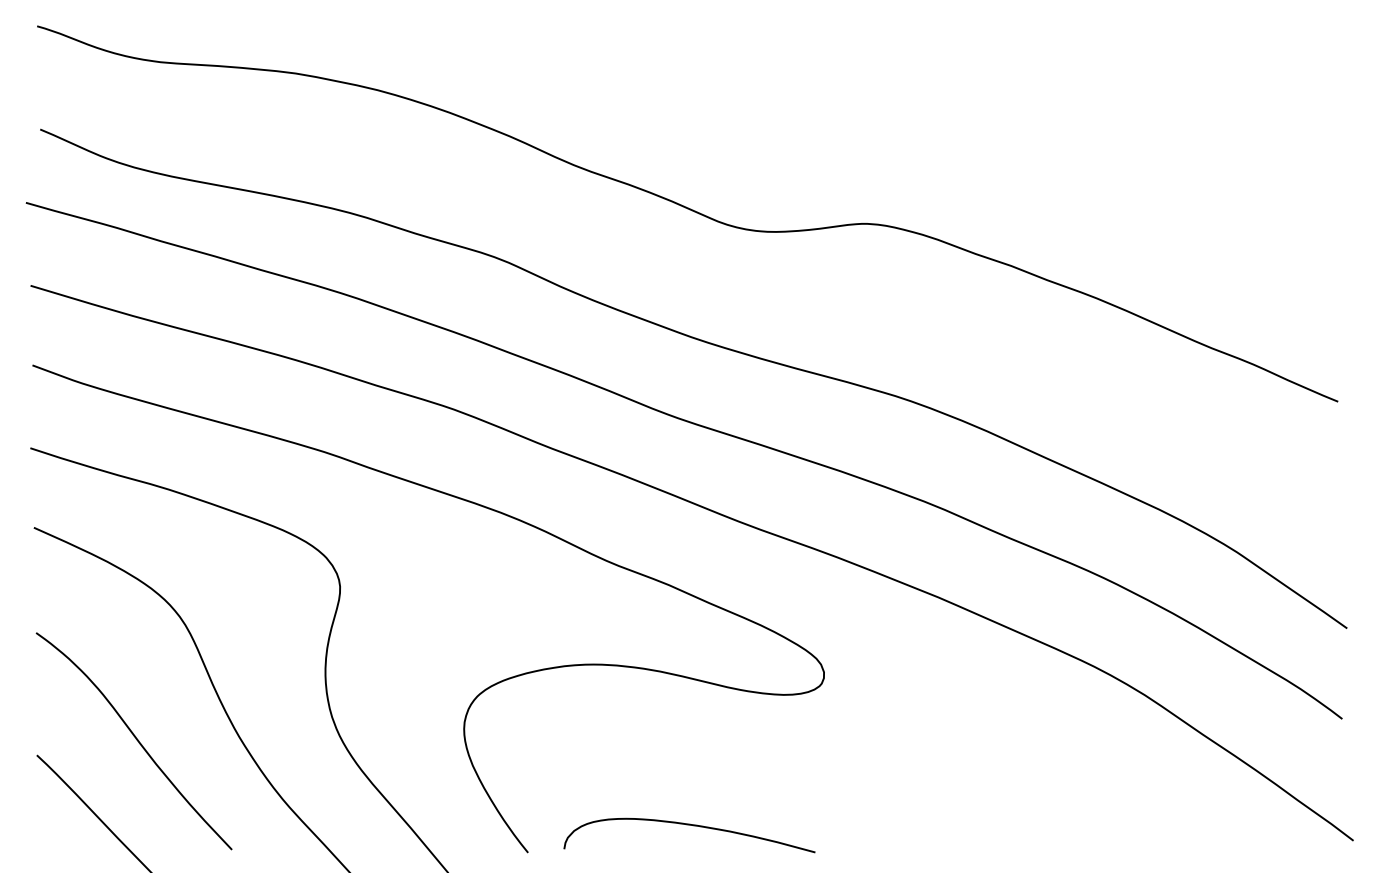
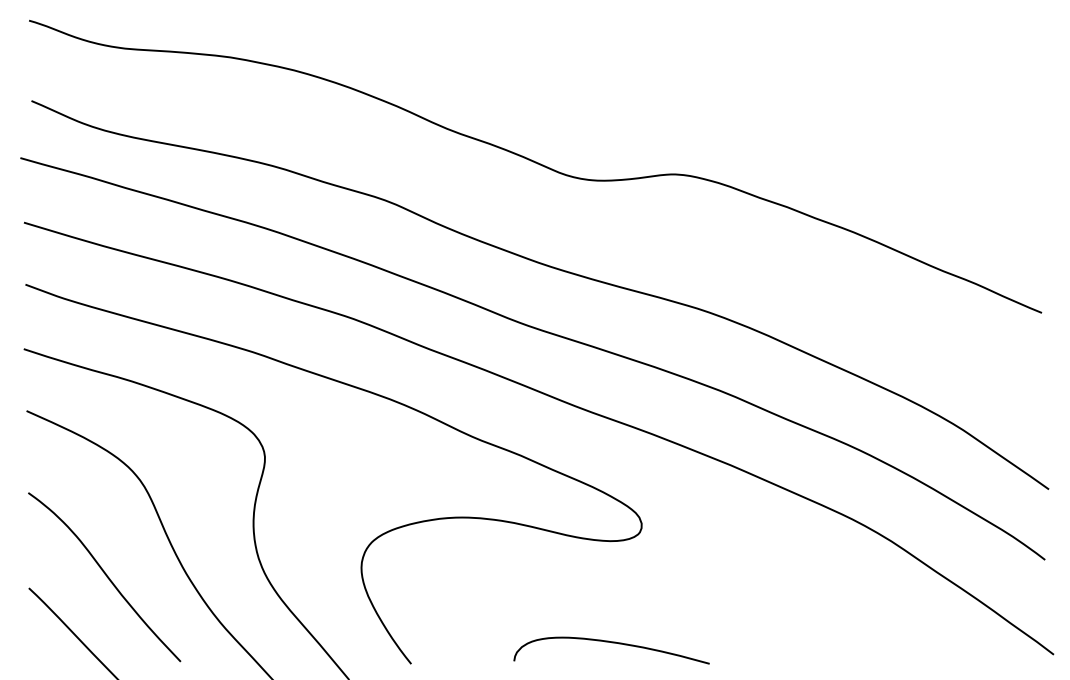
curve: (693, 826) -> (614, 643), moved

